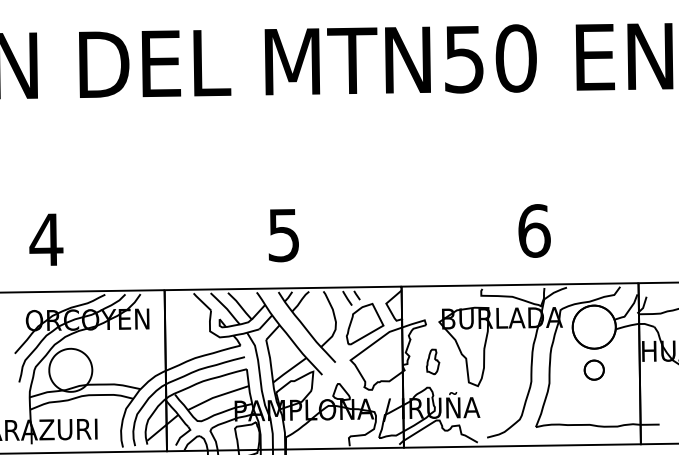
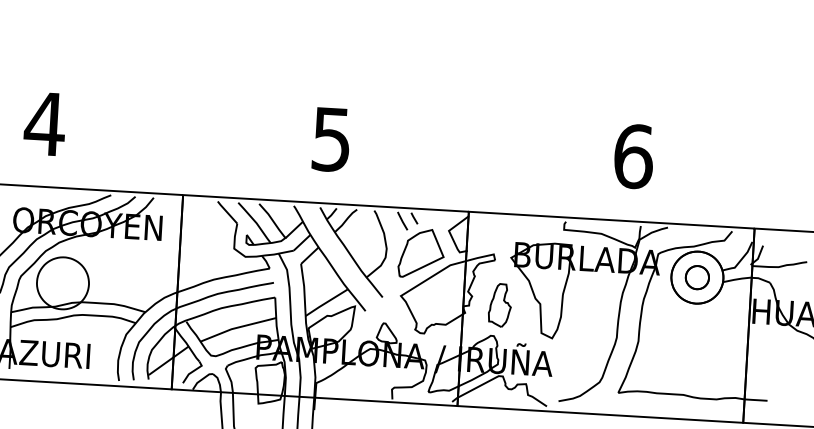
part: (432, 361) -> (499, 304), size x1.43
part: (593, 369) -> (696, 276), moved

